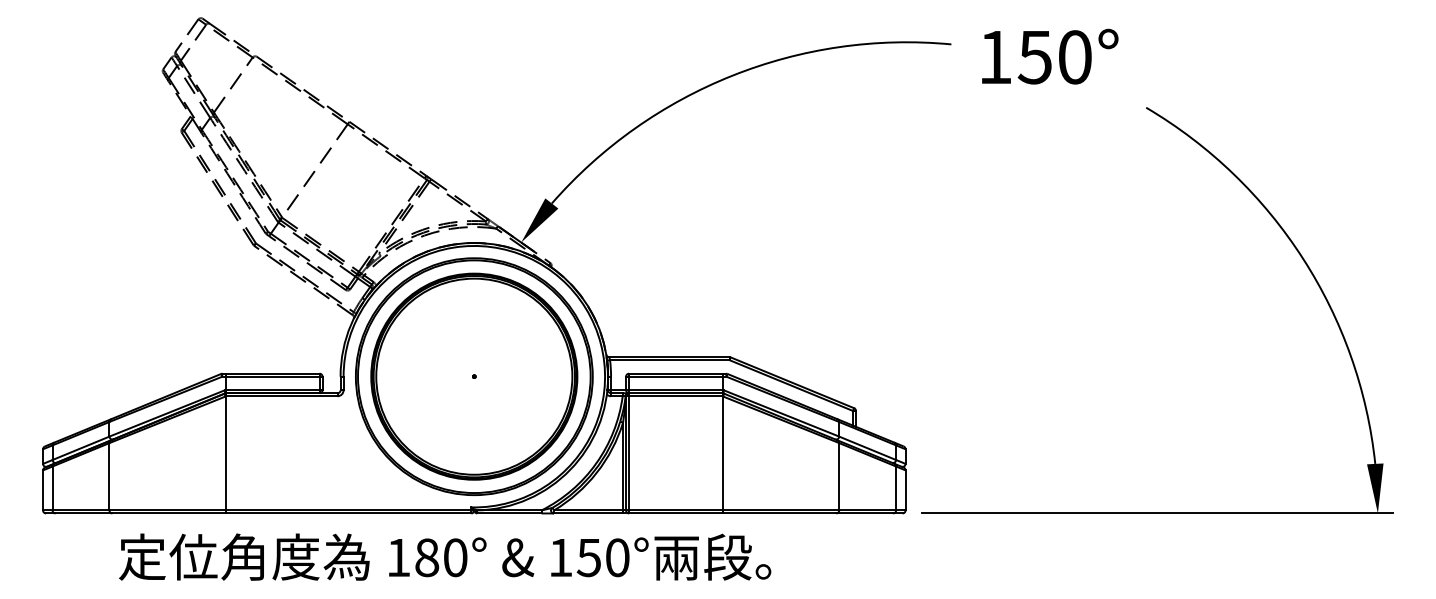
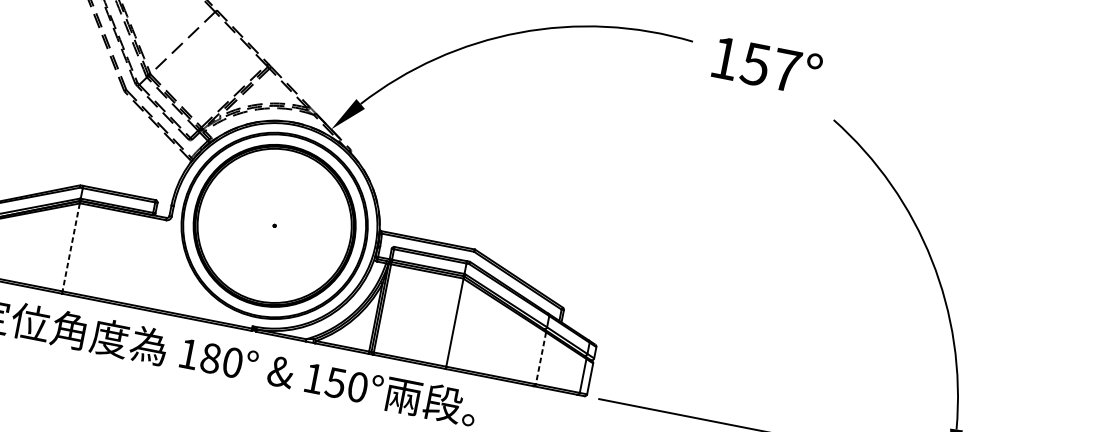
text: (1075, 57) -> (786, 70), 150° -> 157°
line: (225, 453) -> (71, 247), solid -> dashed
line: (839, 476) -> (541, 358), solid -> dashed

